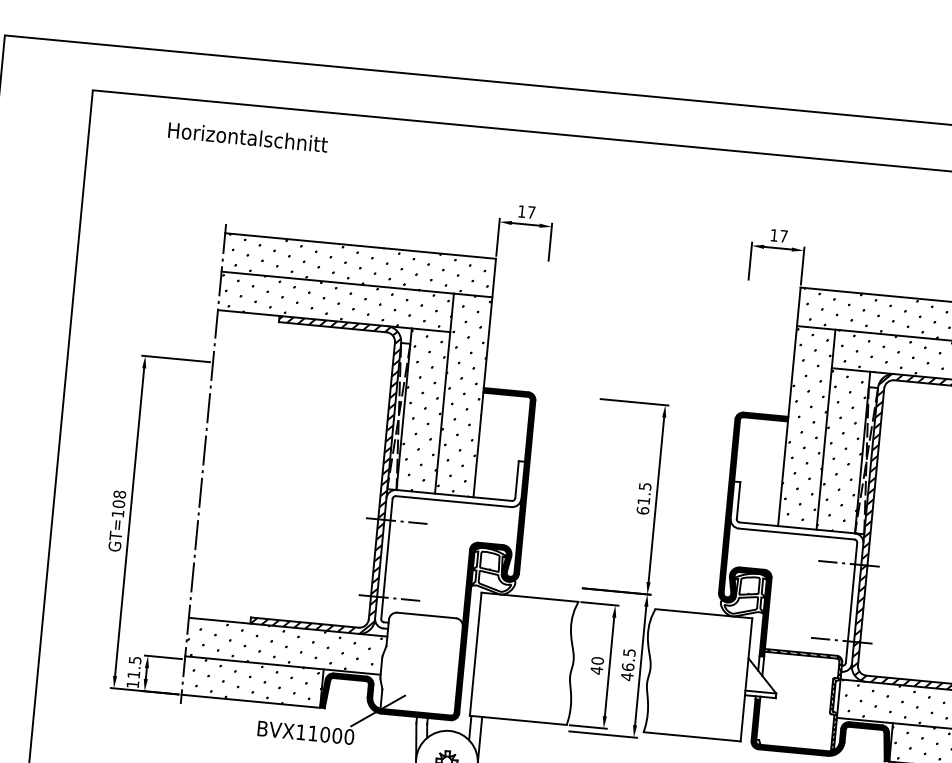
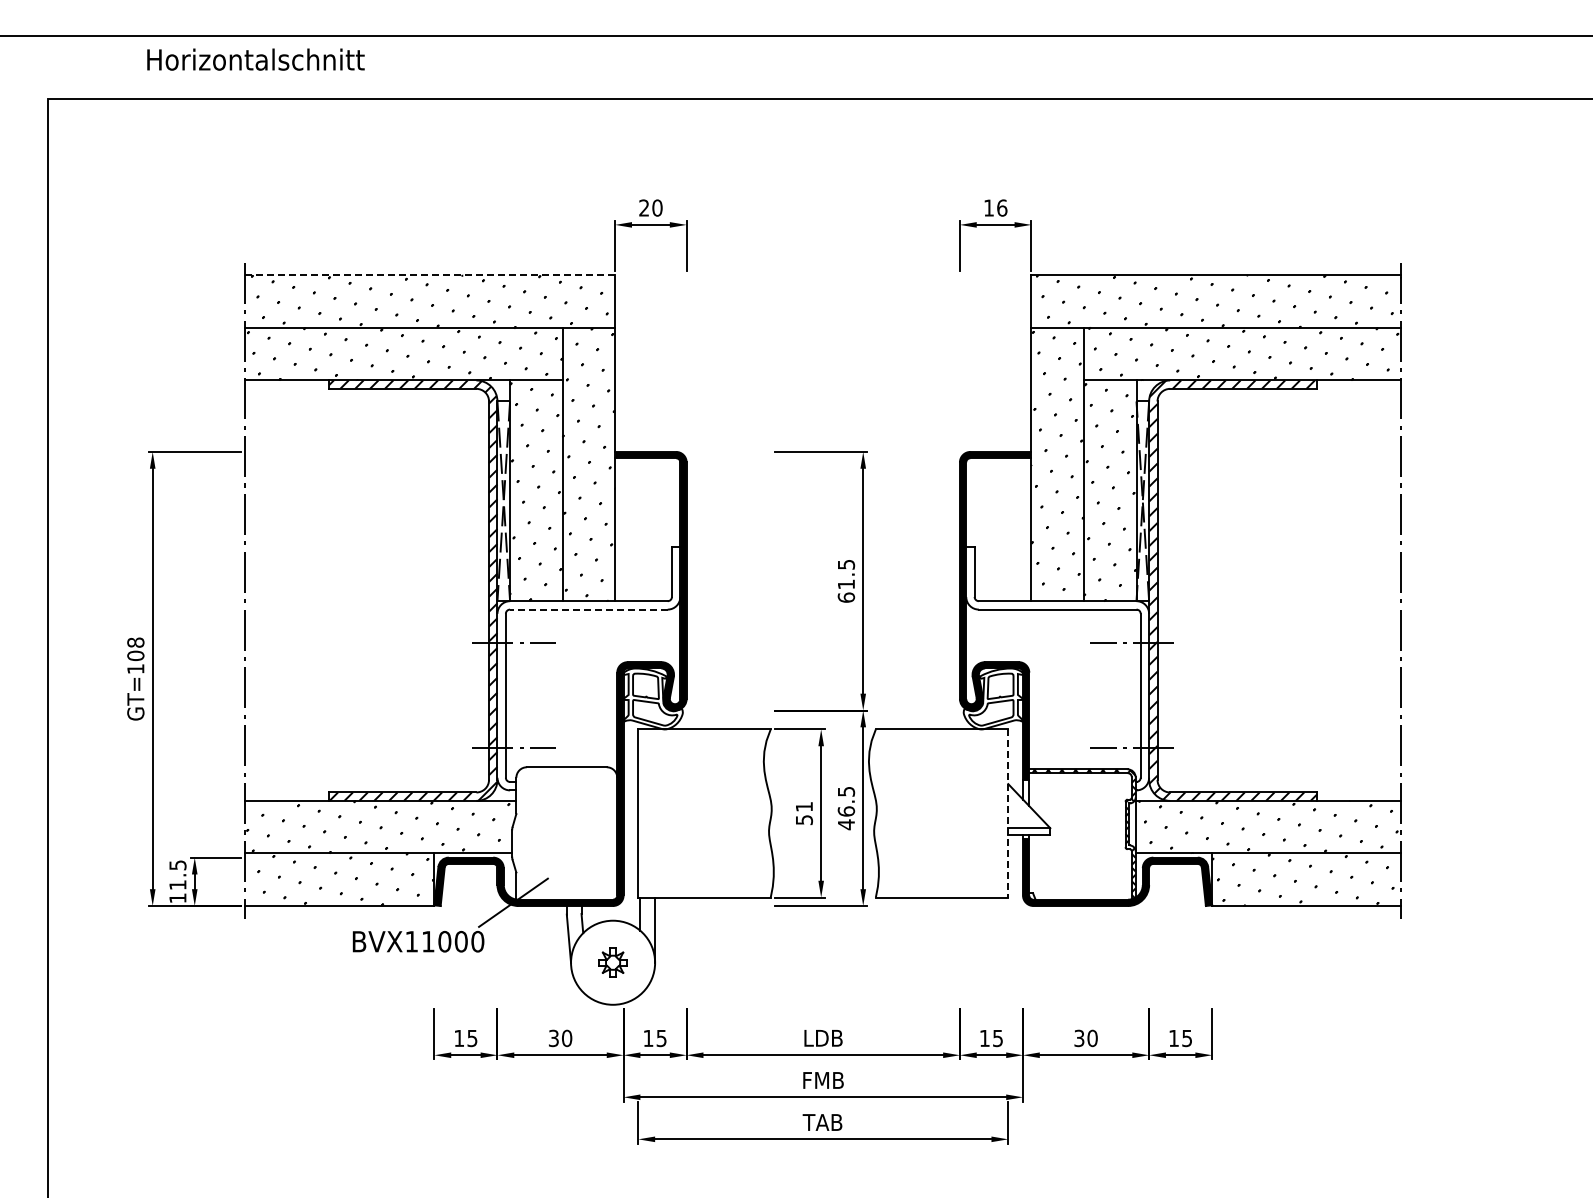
text: (247, 137) -> (255, 59), moved
text: (526, 211) -> (650, 207), 17 -> 20
text: (784, 235) -> (1002, 207), 17 -> 16
line: (360, 246) -> (430, 275), solid -> dashed
line: (453, 501) -> (588, 609), solid -> dashed
text: (597, 665) -> (804, 813), 40 -> 51
line: (746, 680) -> (1008, 814), solid -> dashed

